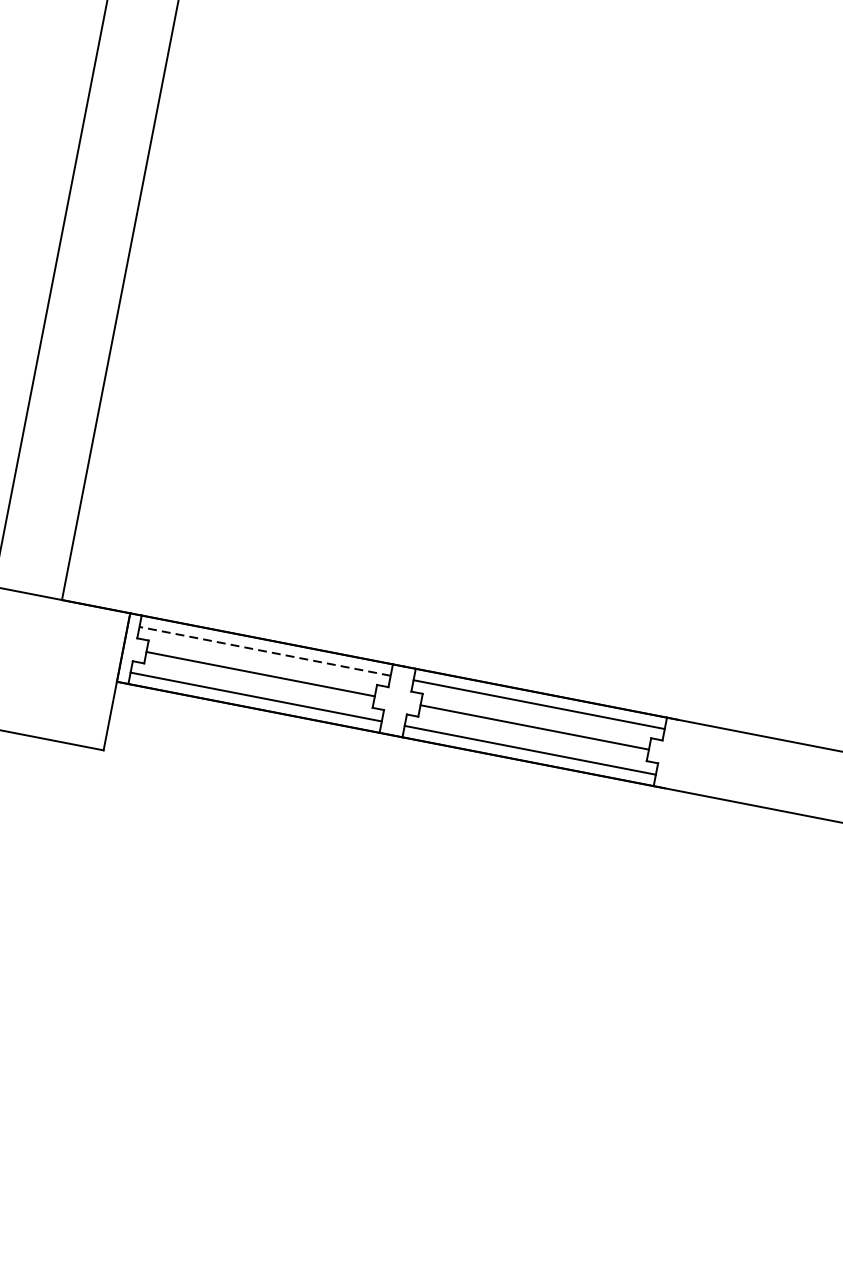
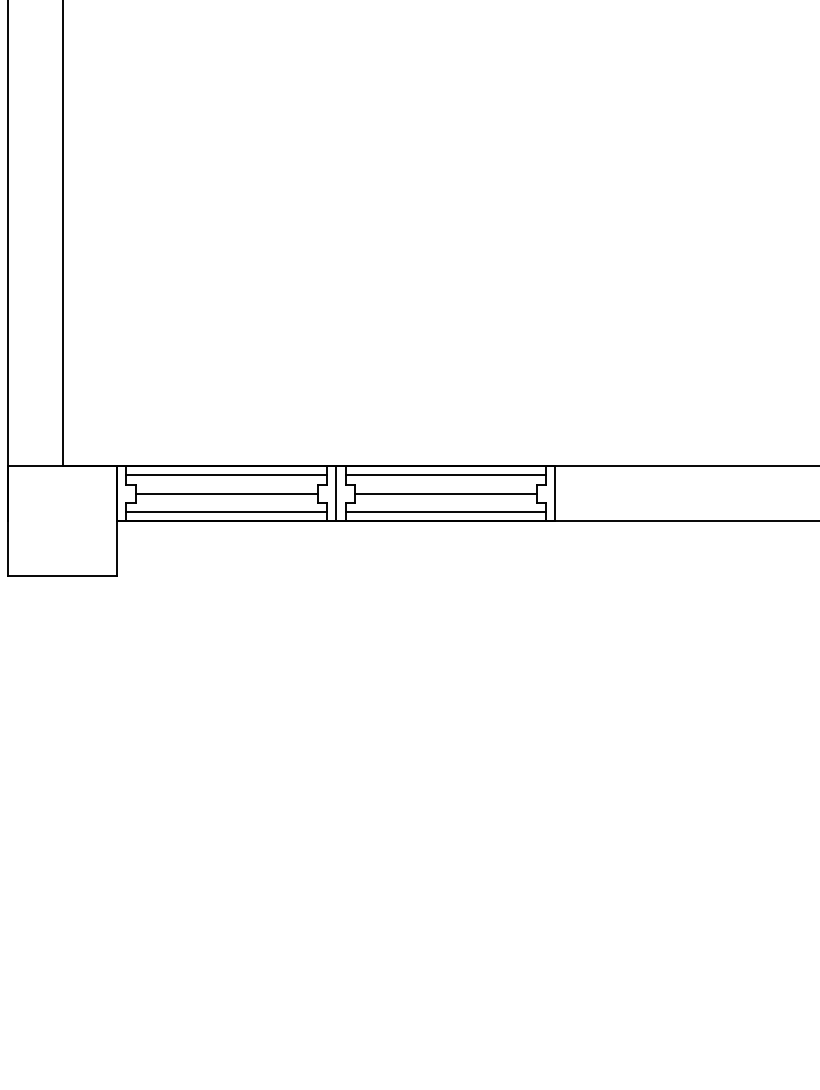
line: (264, 651) -> (226, 475), dashed -> solid
line: (397, 700) -> (336, 493), added
line: (671, 753) -> (555, 493), added

